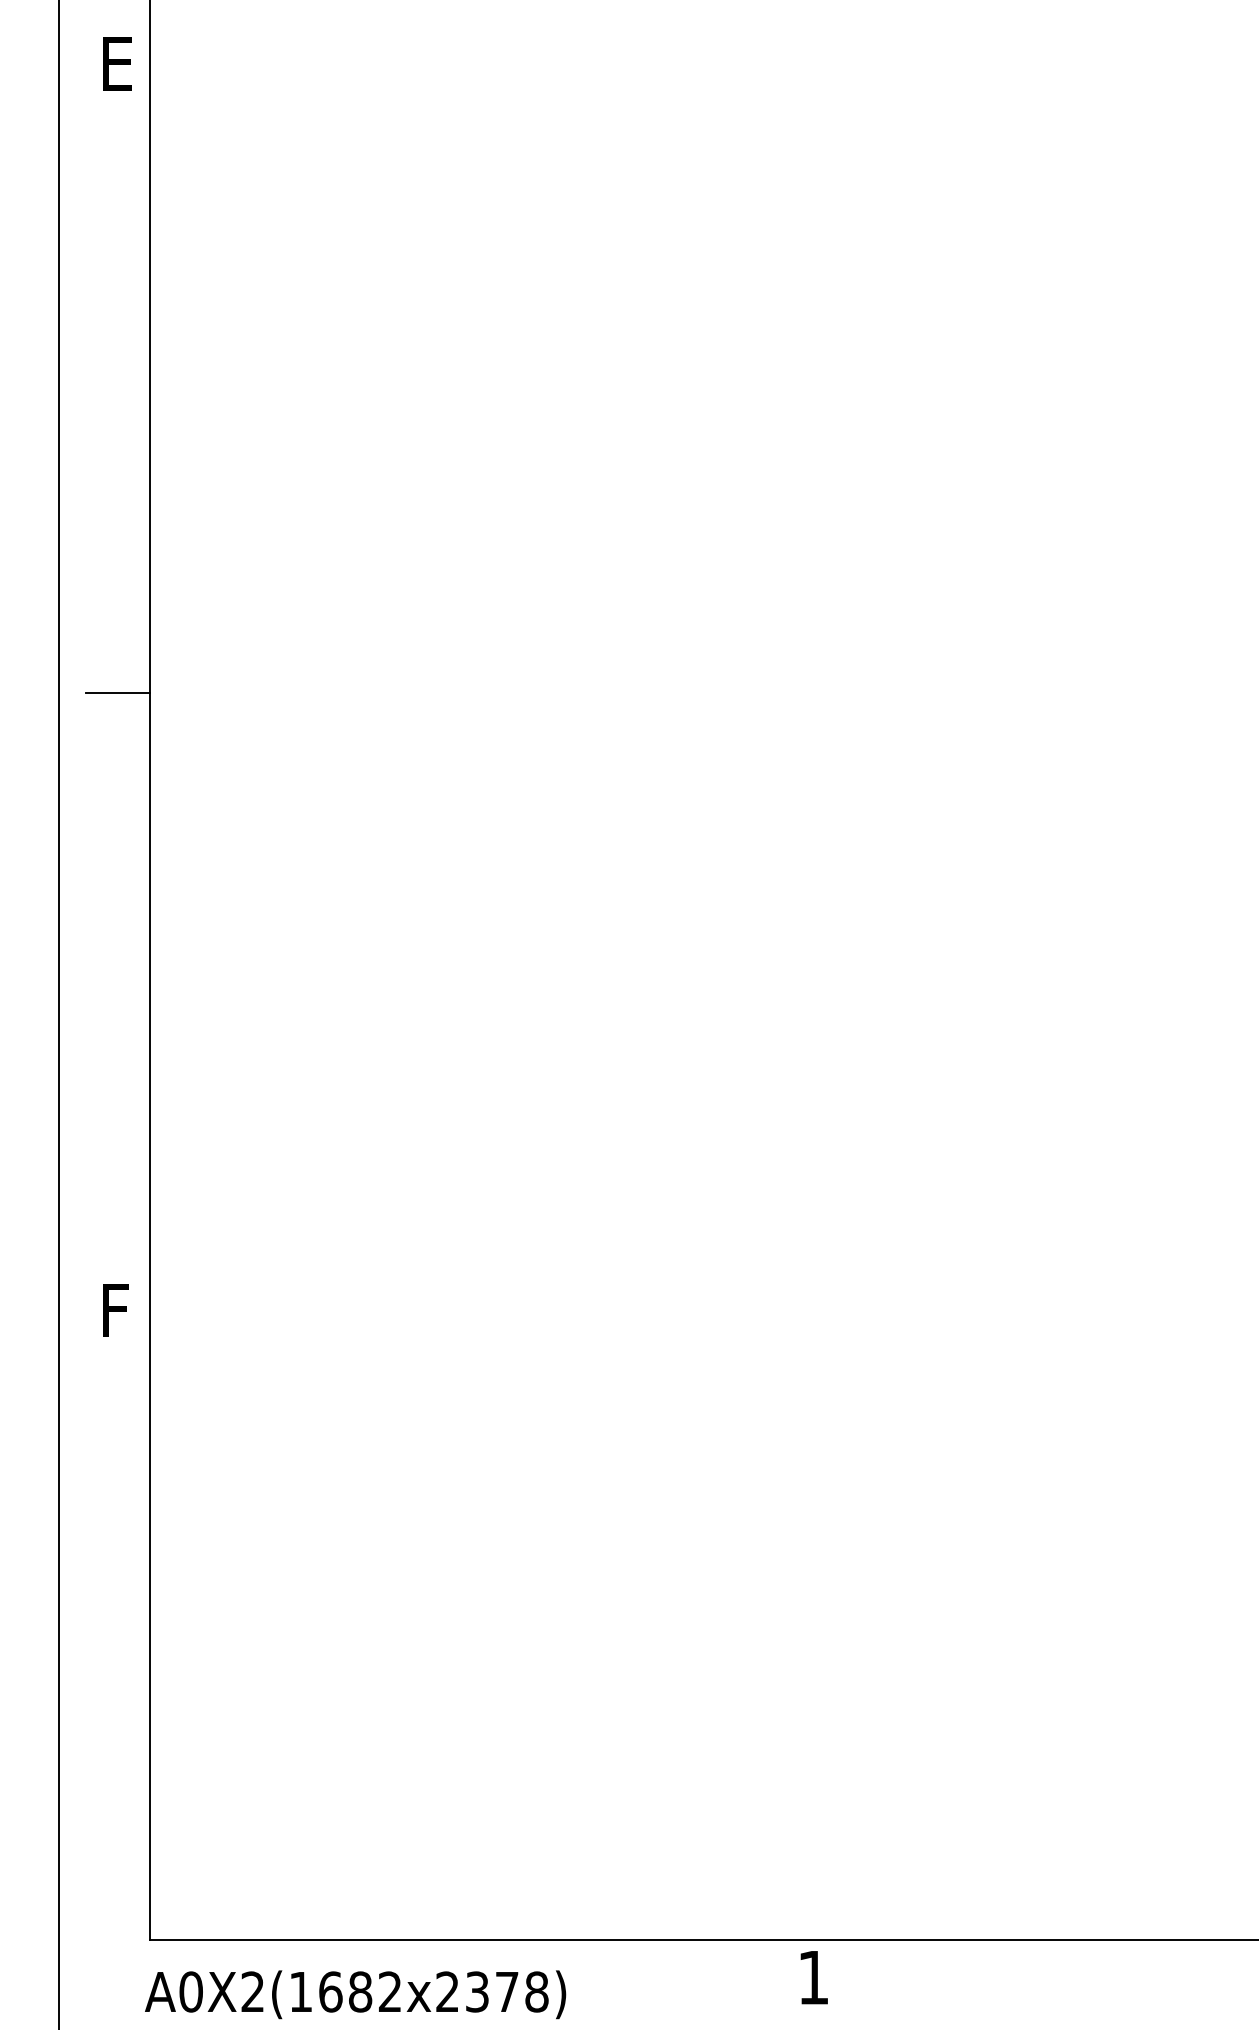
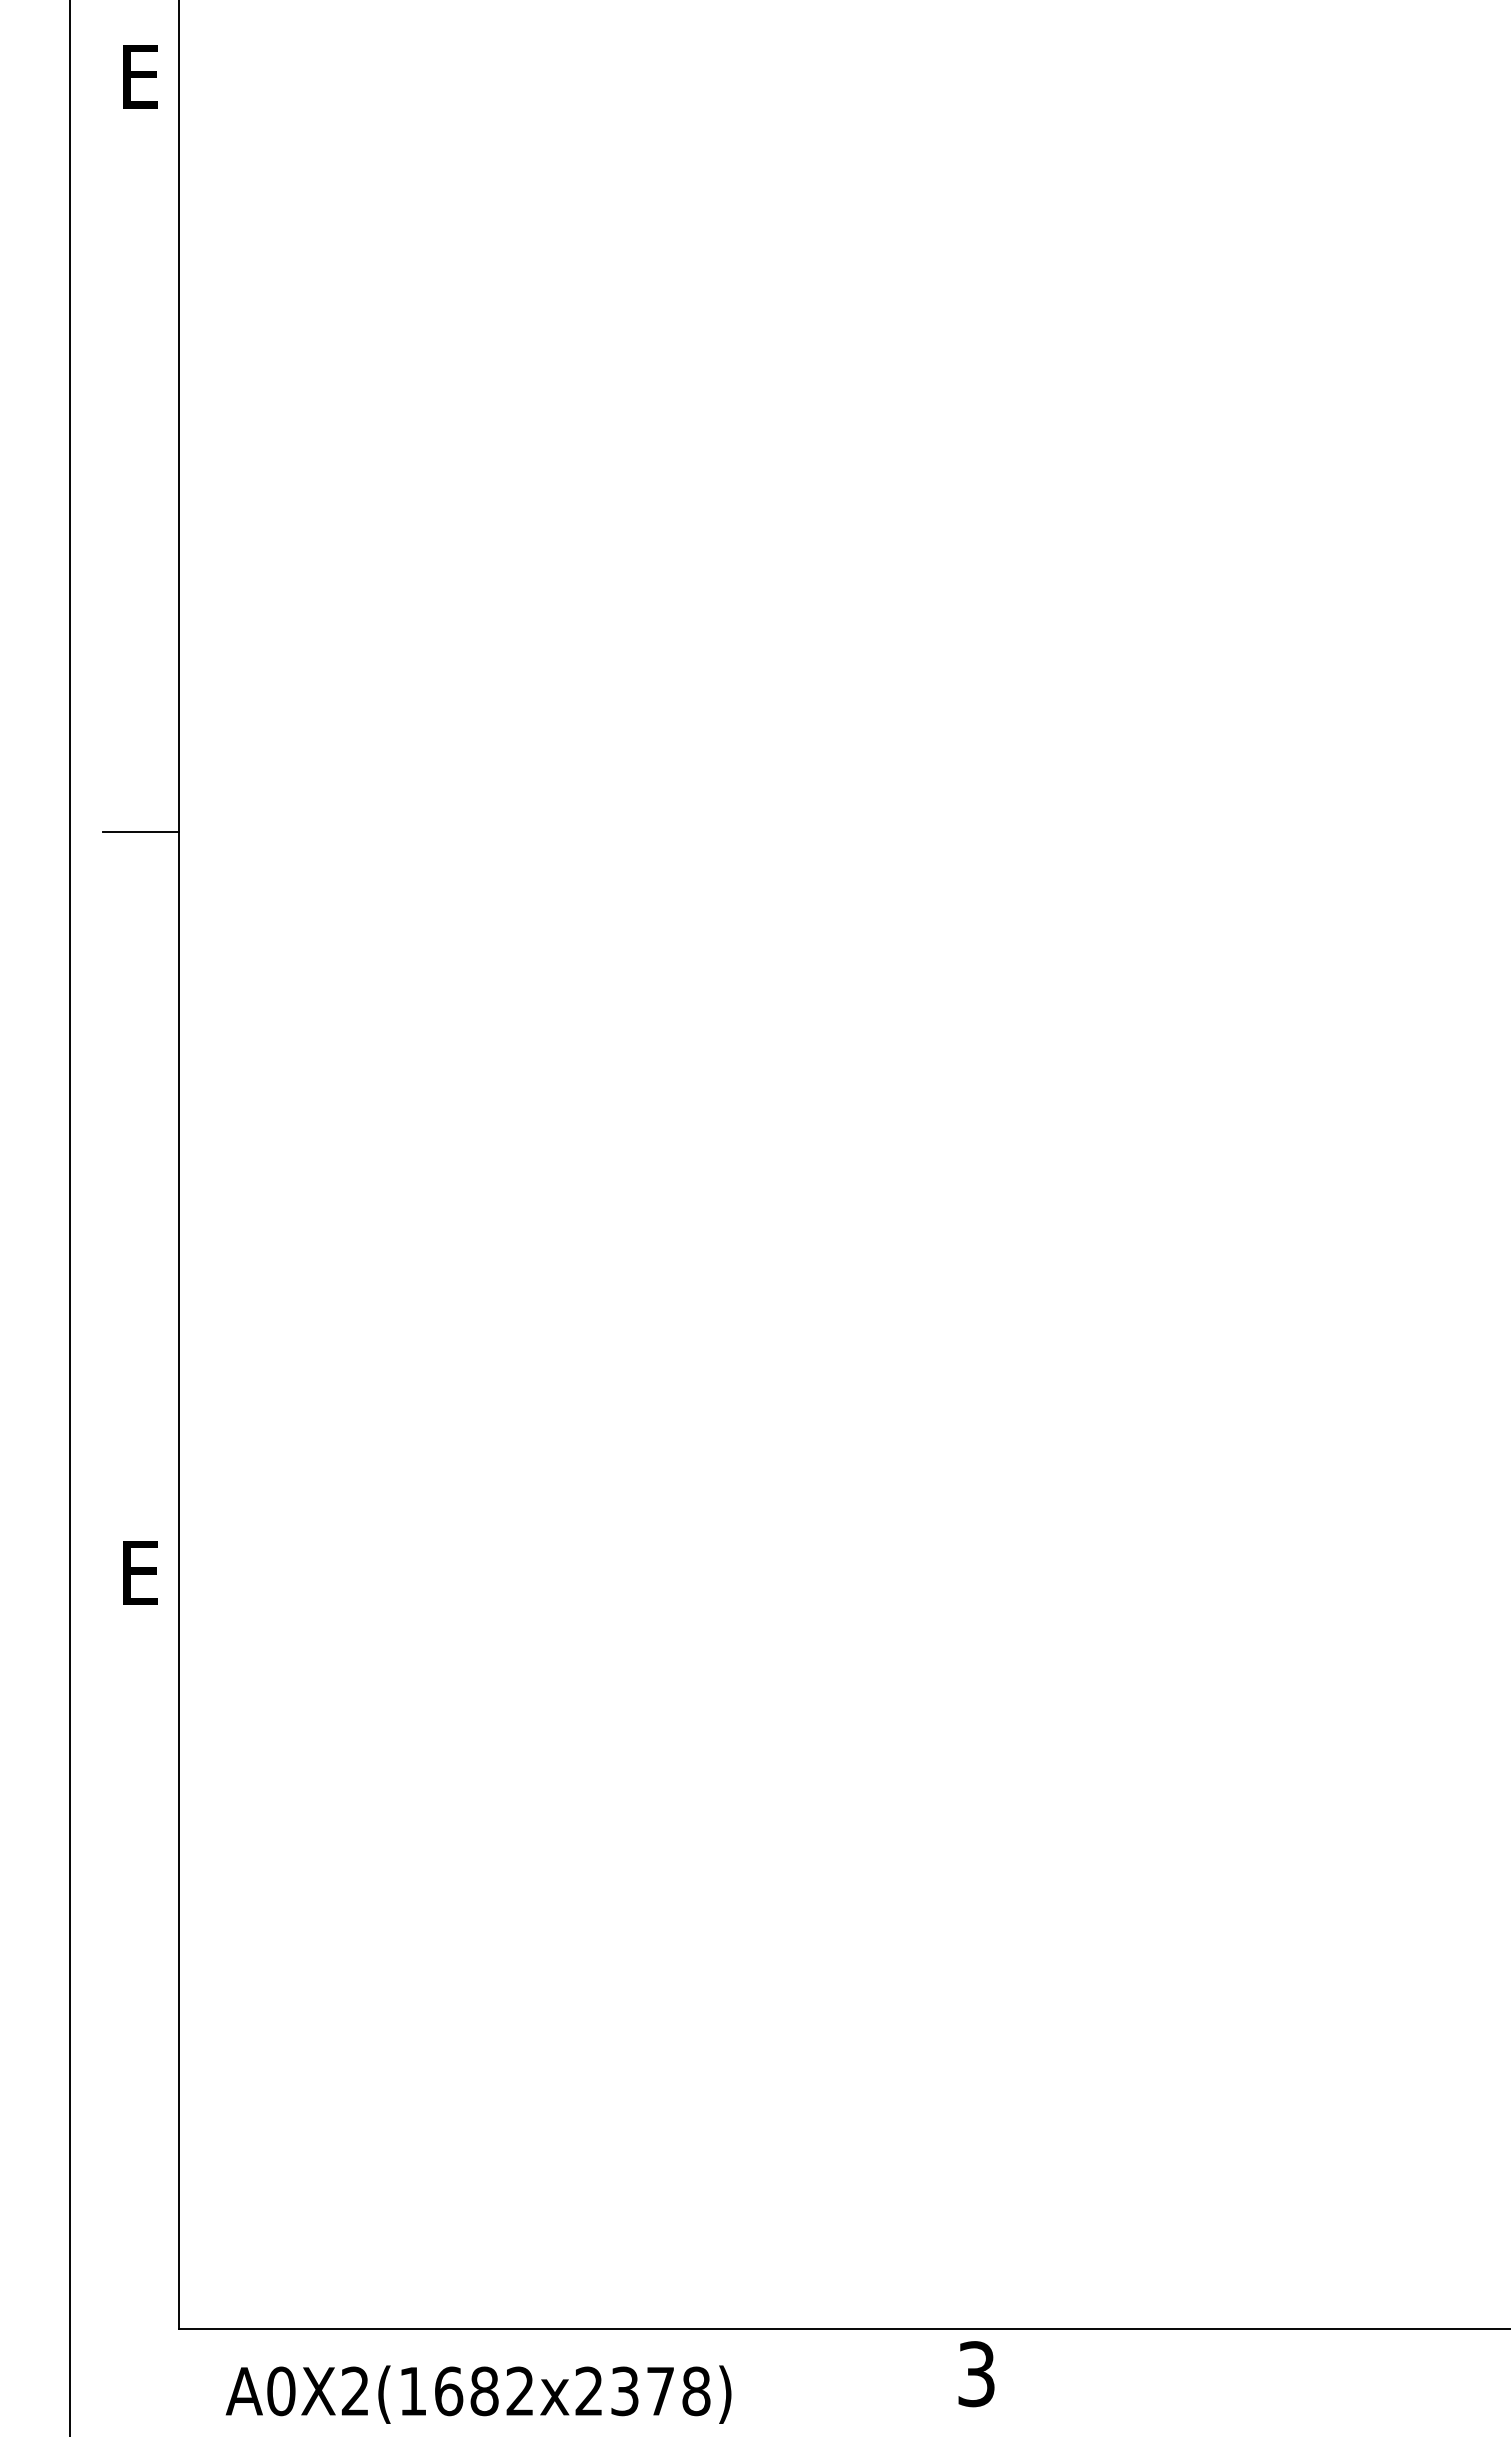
text: (120, 1309) -> (144, 1572), F -> E
text: (813, 1977) -> (976, 2374), 1 -> 3
text: (355, 1994) -> (478, 2394), moved

